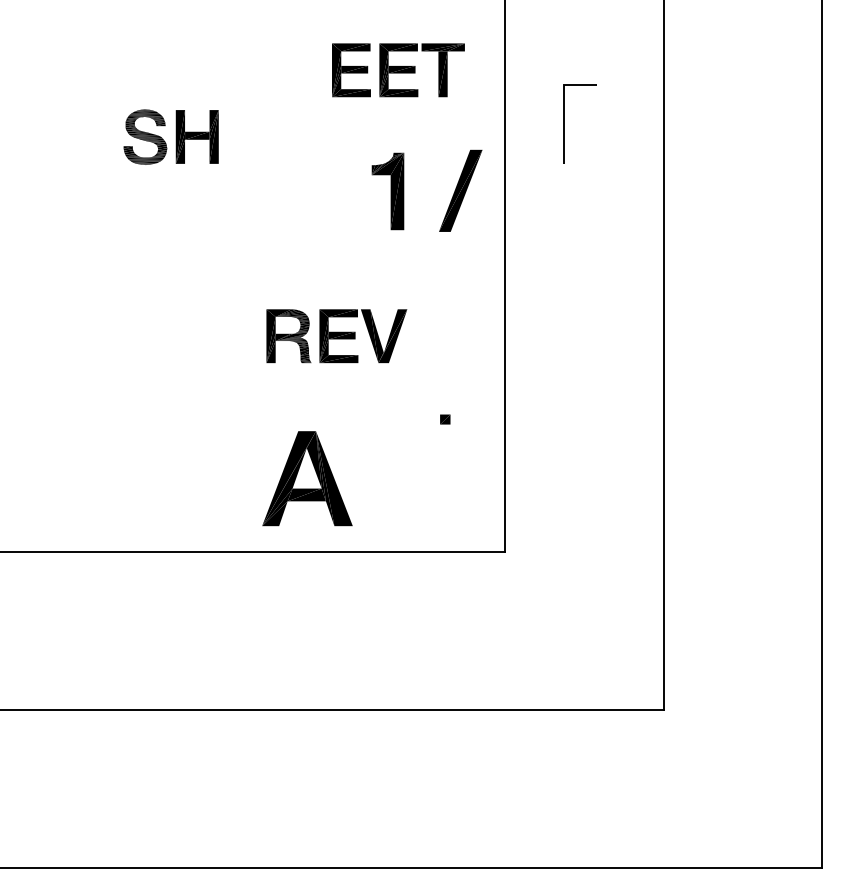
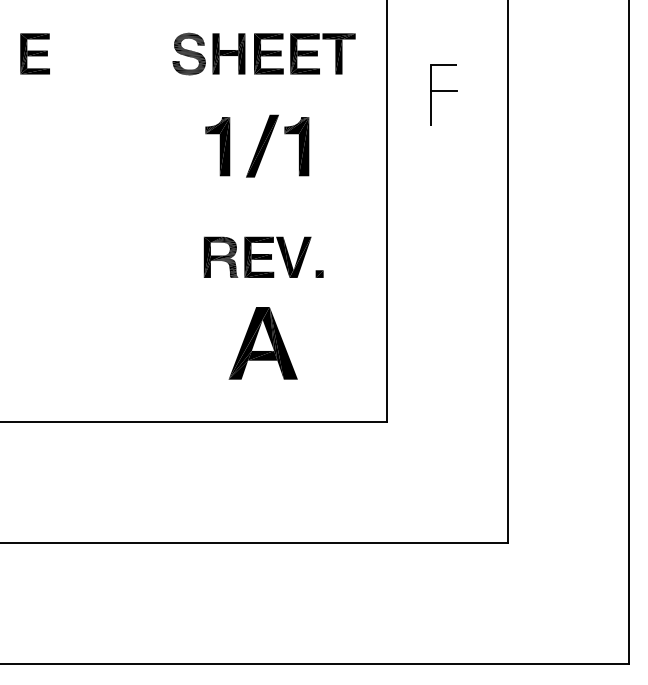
part: (45, 69) -> (34, 53), added
line: (581, 119) -> (444, 91), added
part: (170, 136) -> (208, 53), moved
part: (460, 189) -> (262, 145), moved
part: (284, 191) -> (217, 146), added
part: (445, 418) -> (319, 273), moved
part: (306, 478) -> (262, 343), moved

